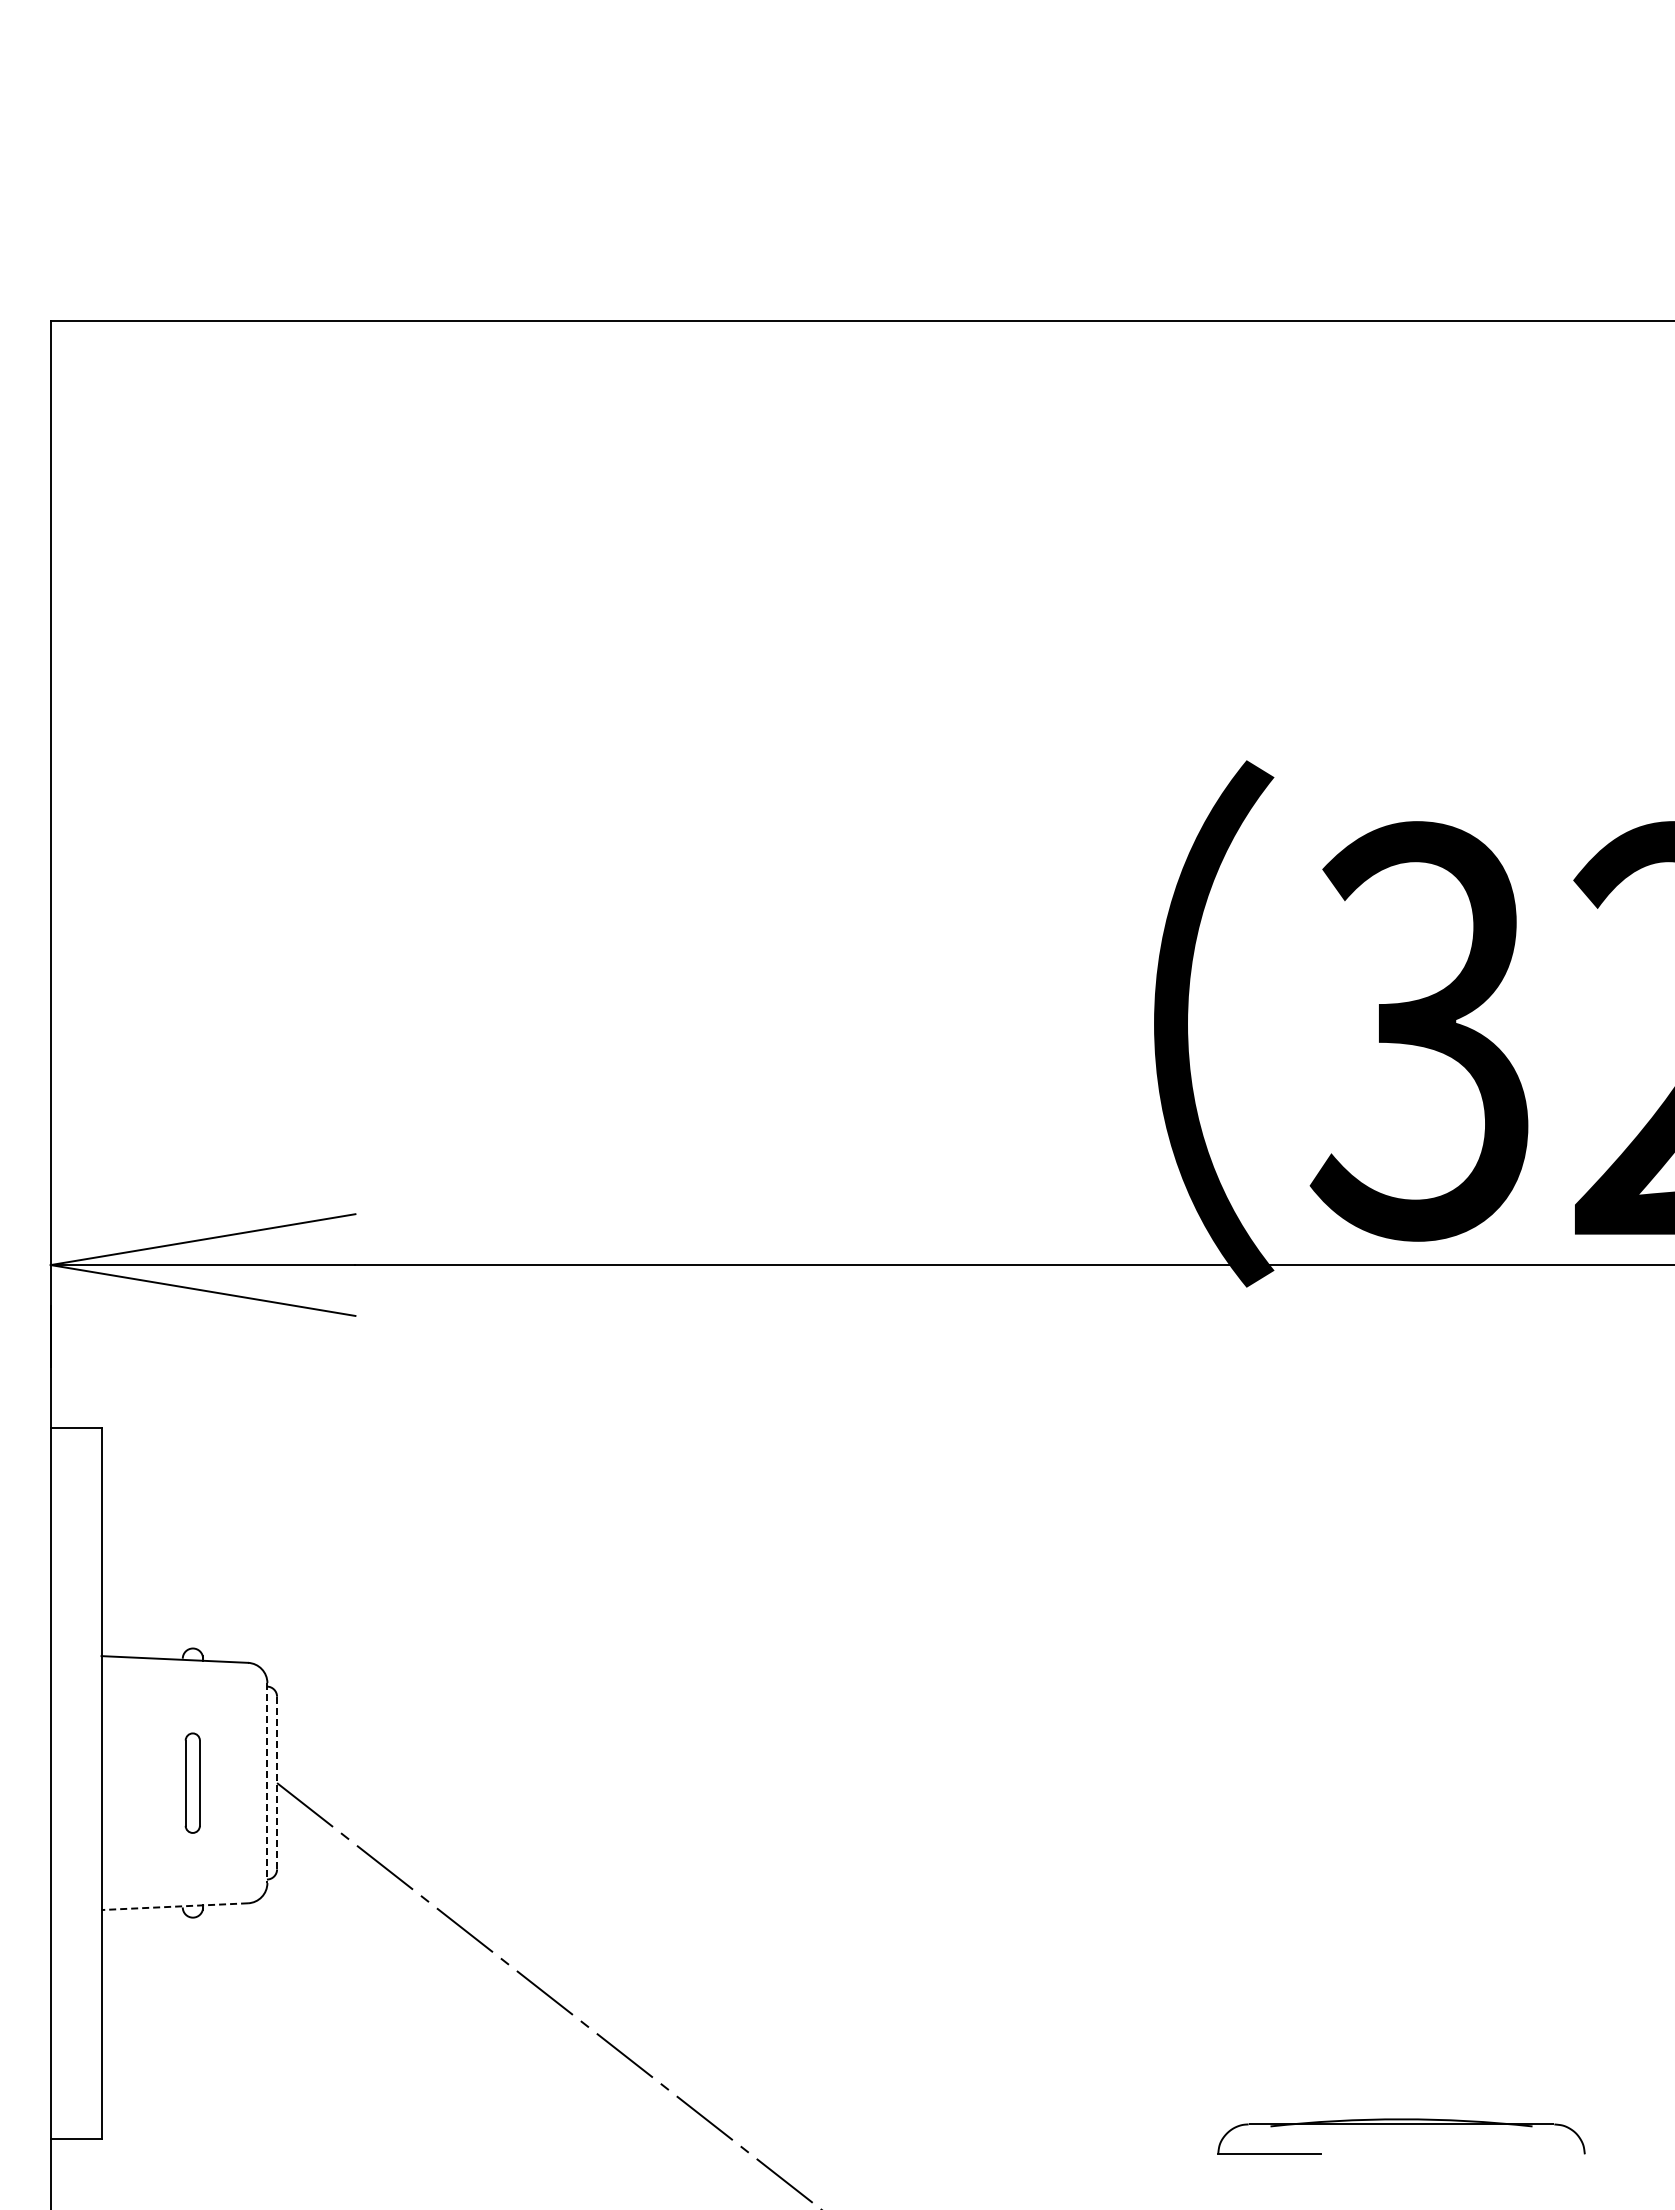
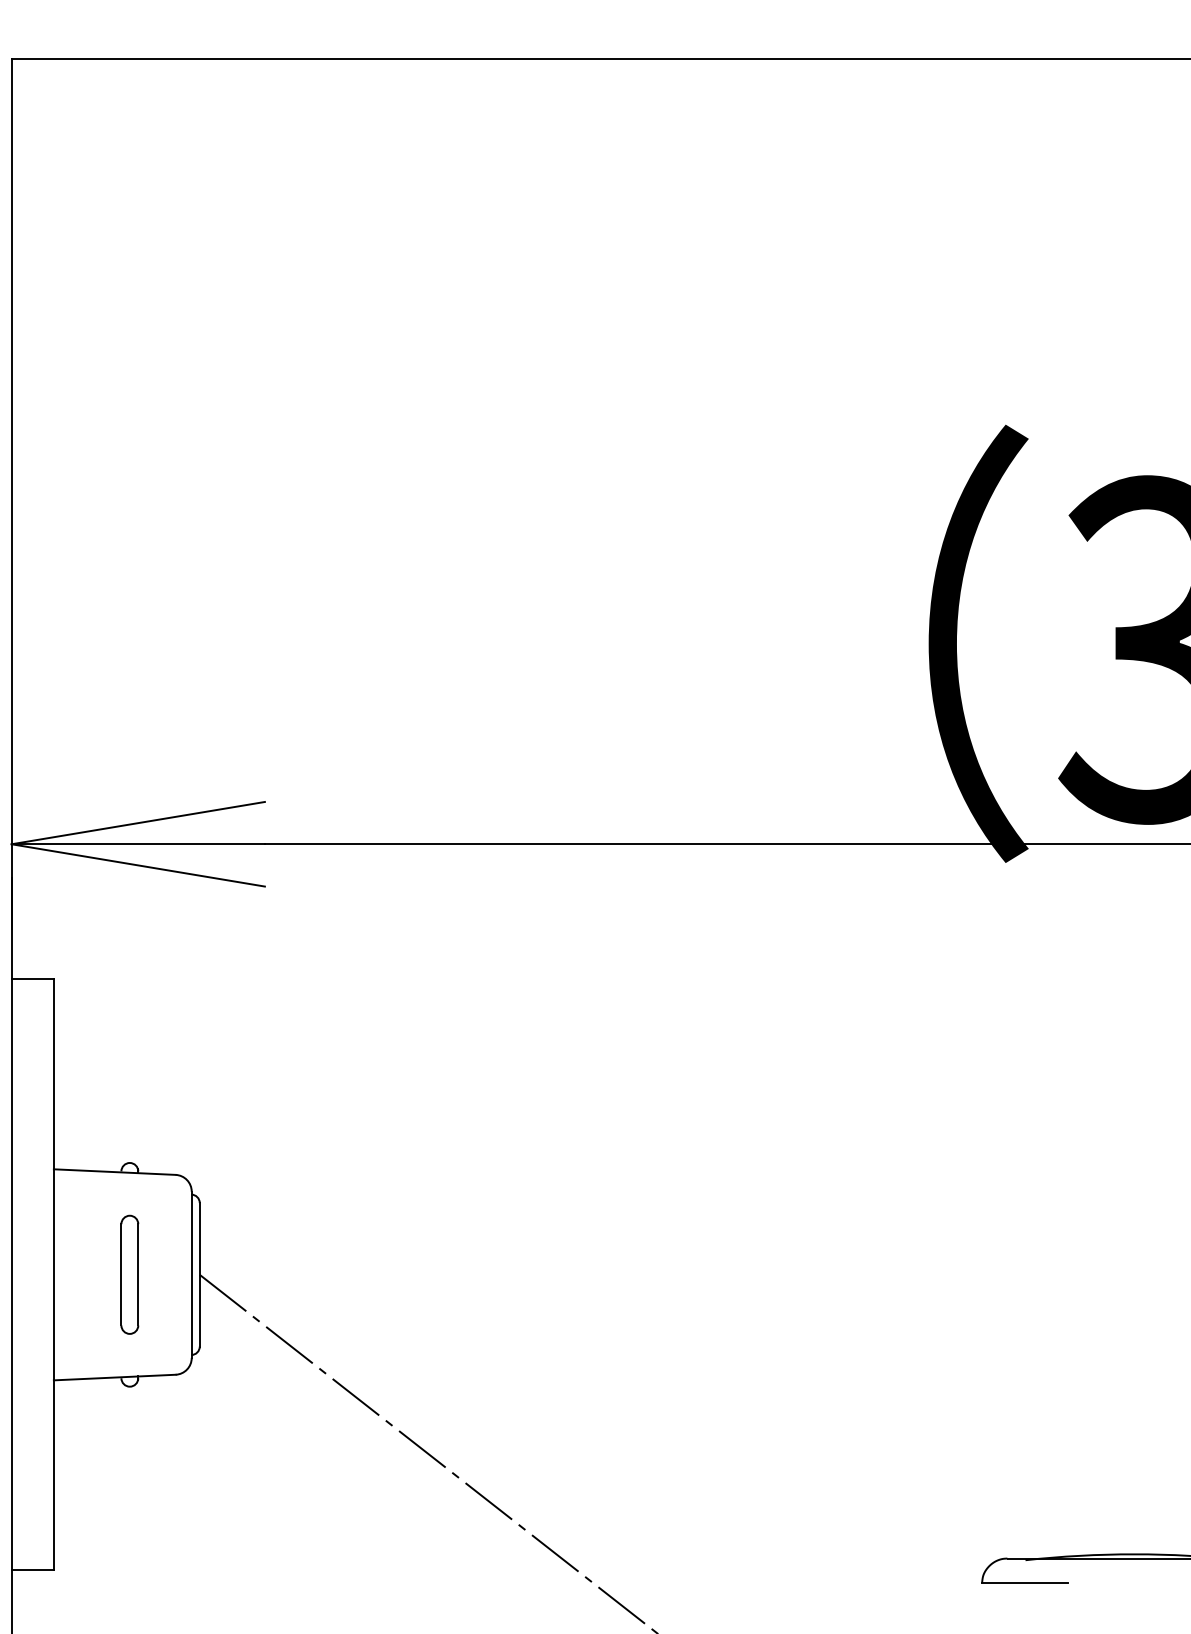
part: (192, 1783) -> (129, 1275), size x1.43
line: (267, 1783) -> (191, 1275), dashed -> solid
line: (277, 1783) -> (200, 1275), dashed -> solid
line: (174, 1906) -> (114, 1377), dashed -> solid

